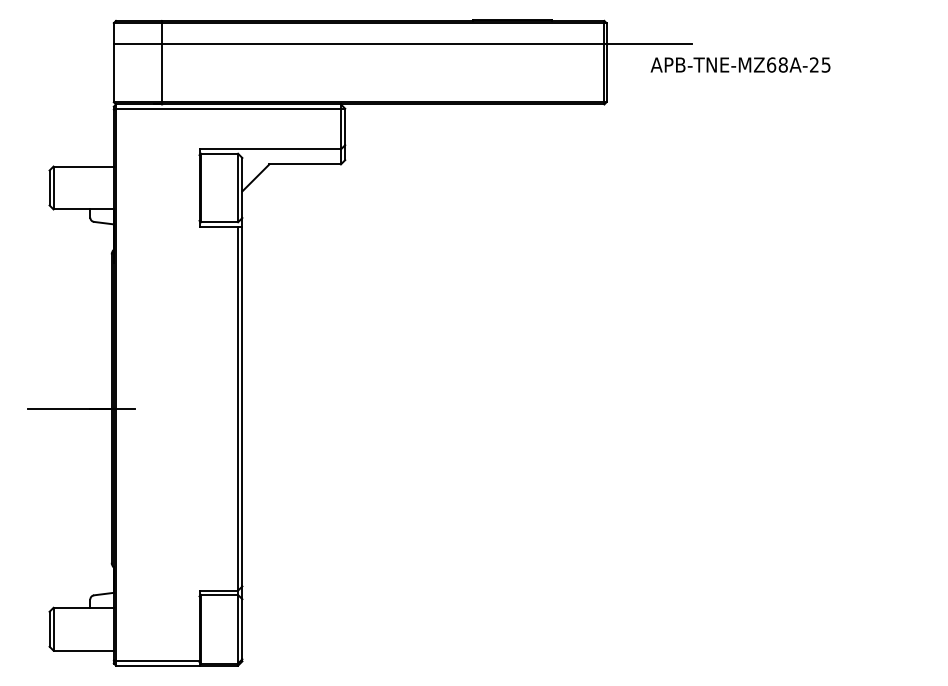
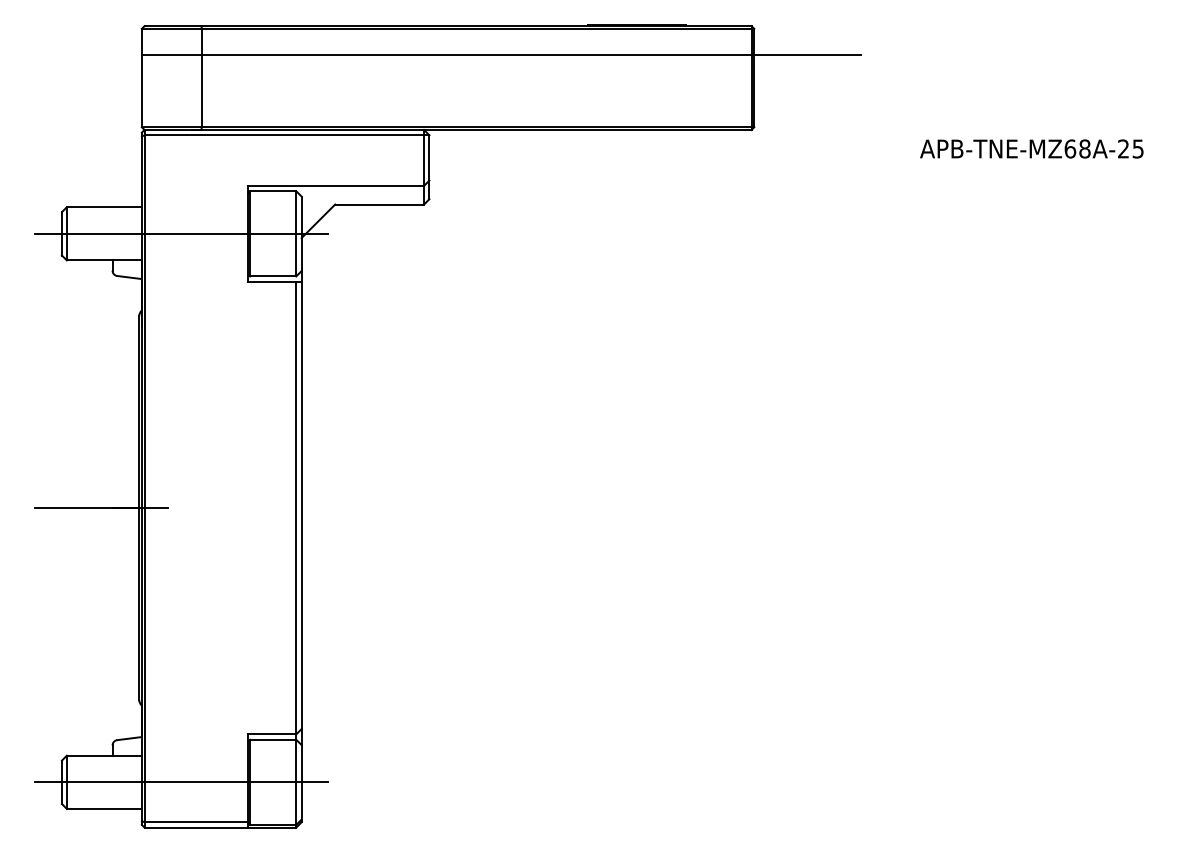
text: (740, 64) -> (1031, 148), moved
line: (145, 187) -> (181, 233), added
line: (145, 629) -> (181, 782), added

